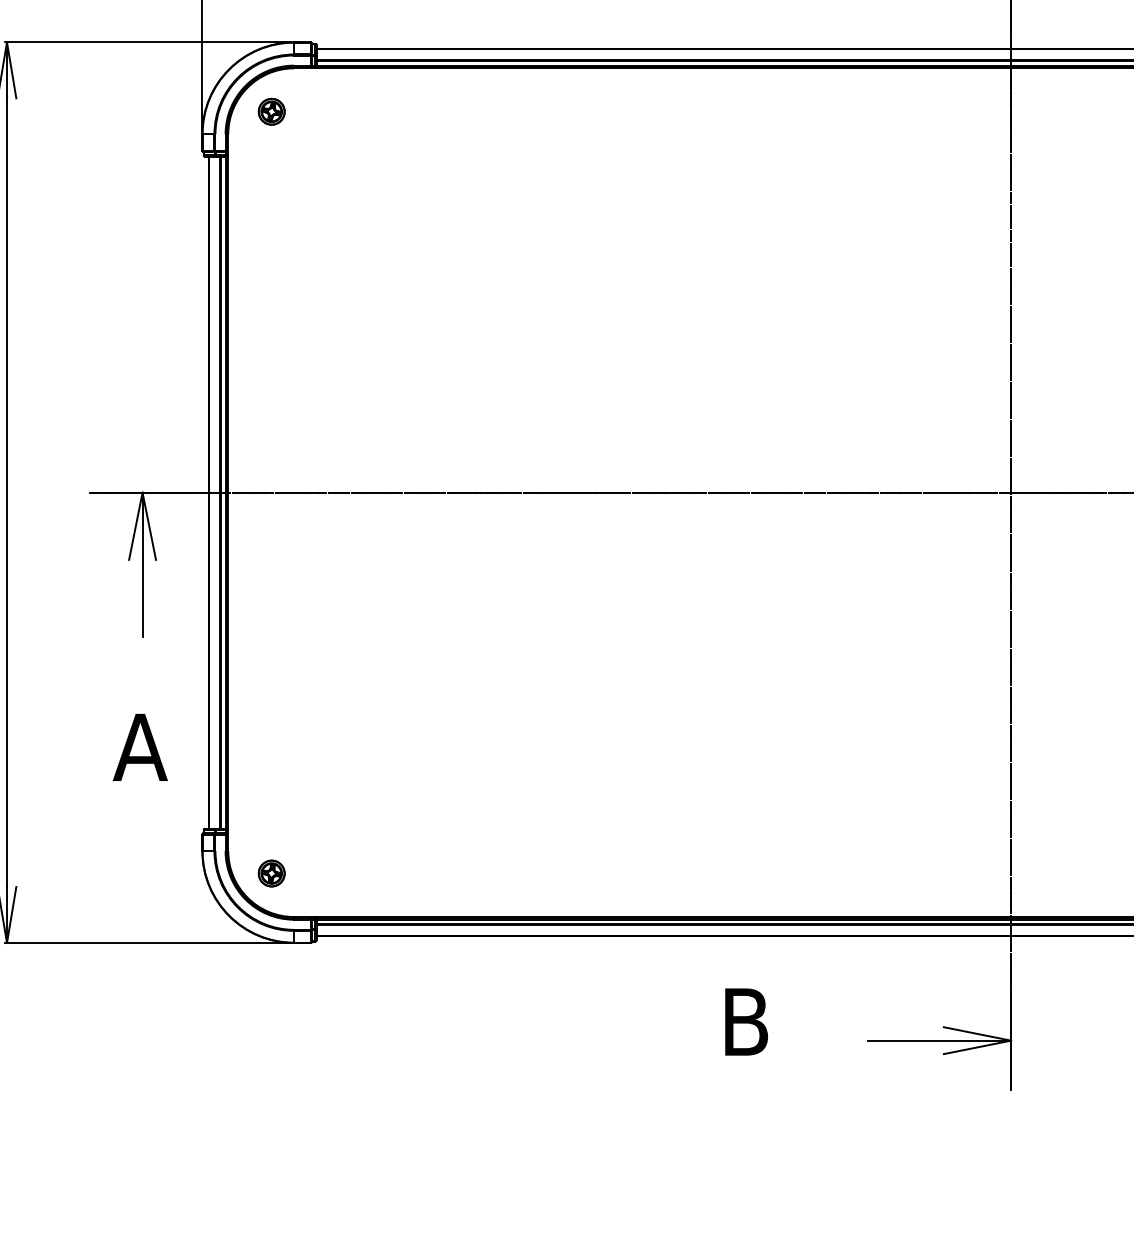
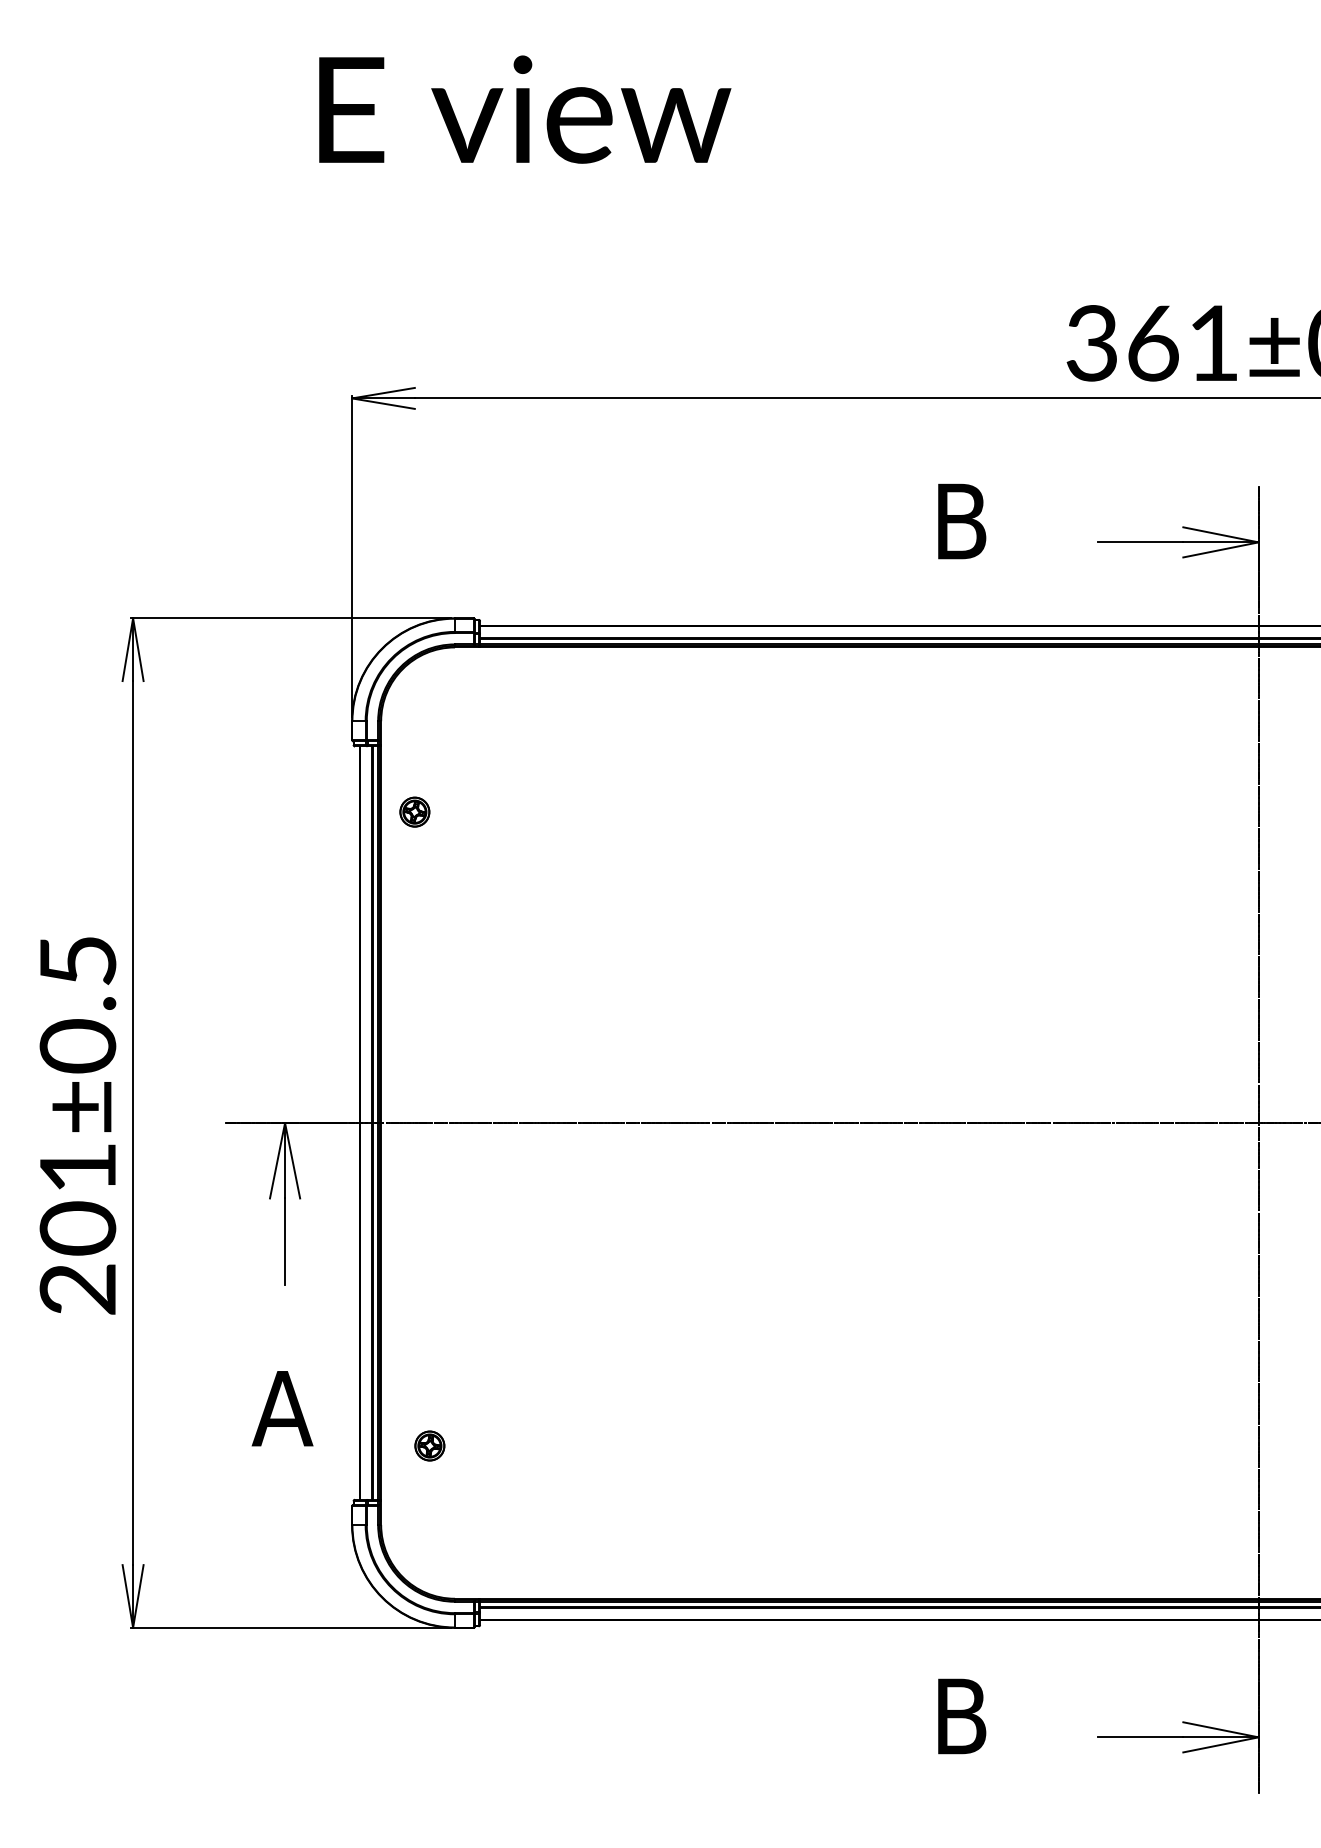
part: (271, 111) -> (414, 811), moved
part: (271, 873) -> (429, 1445), moved

